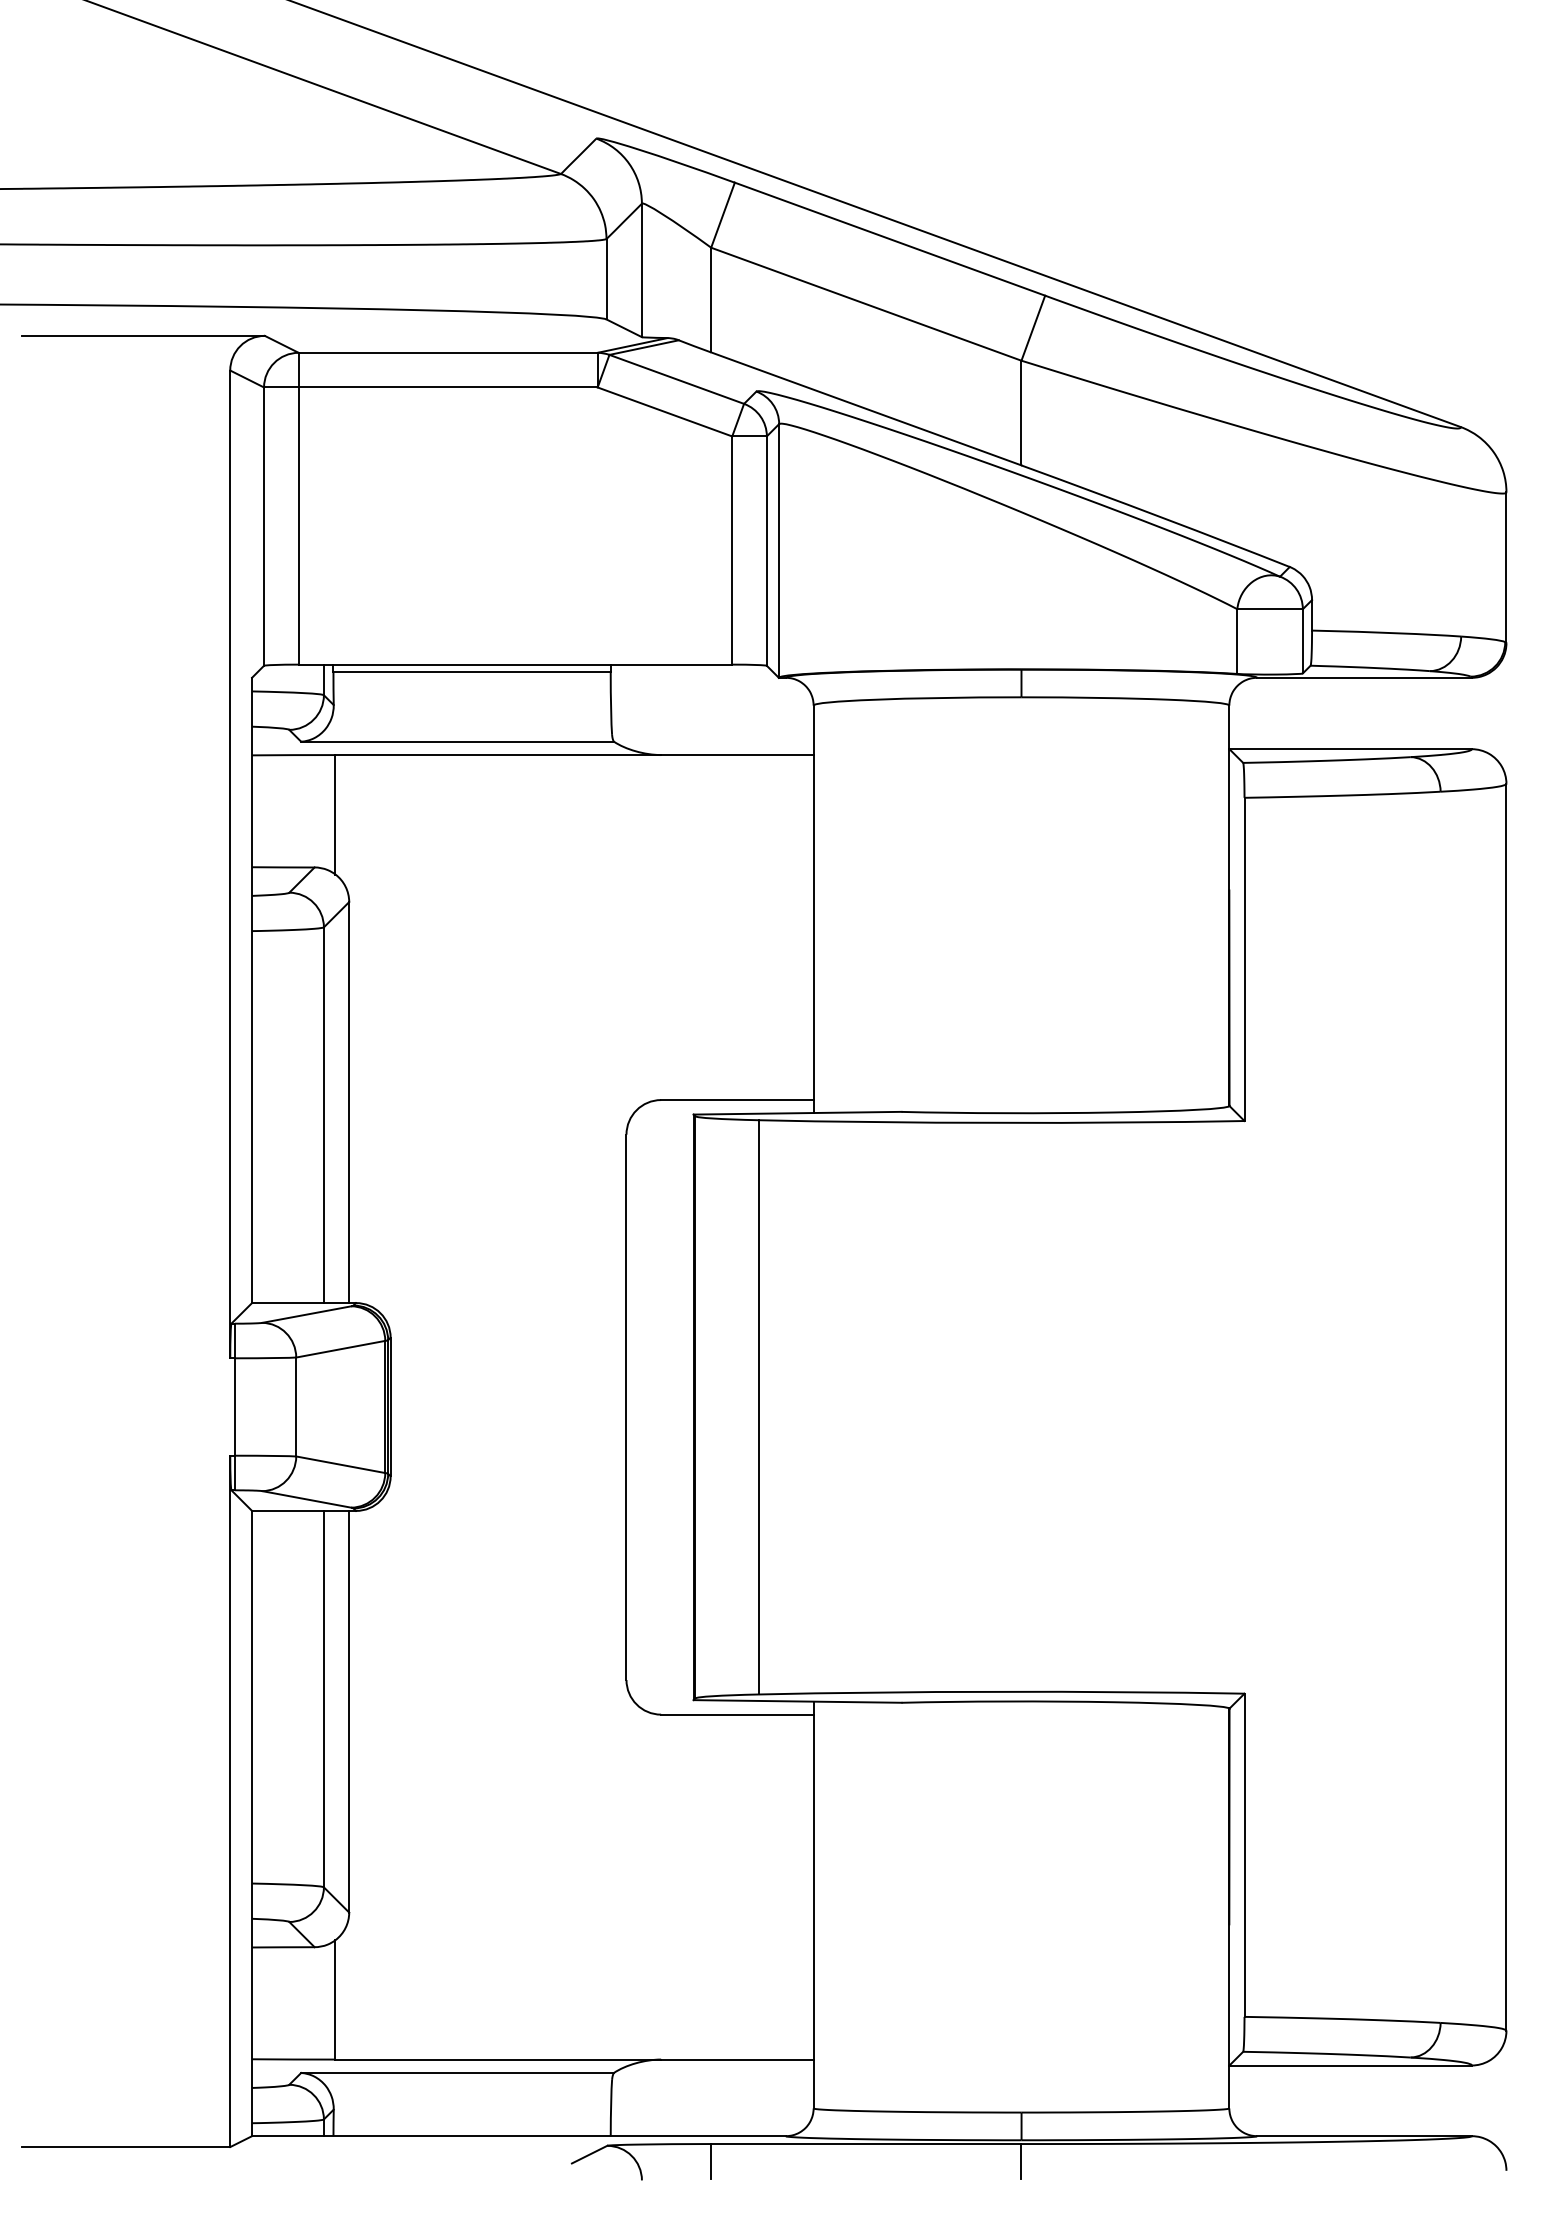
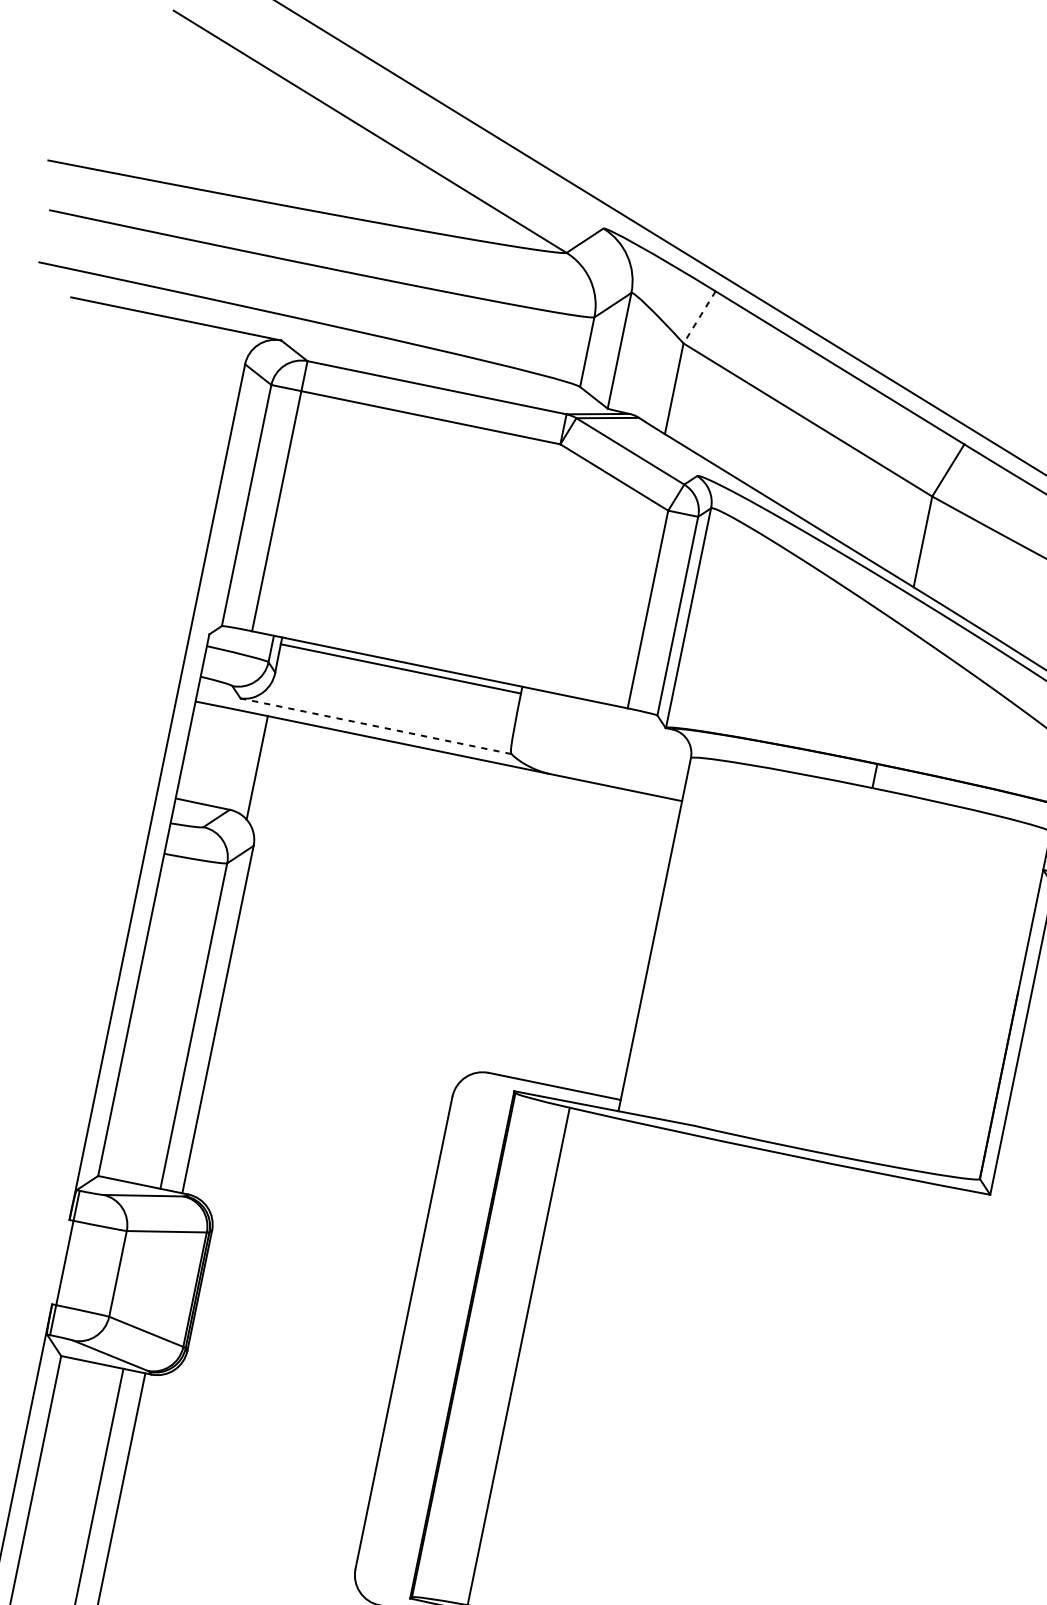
line: (723, 215) -> (699, 317), solid -> dashed
line: (457, 741) -> (376, 726), solid -> dashed

